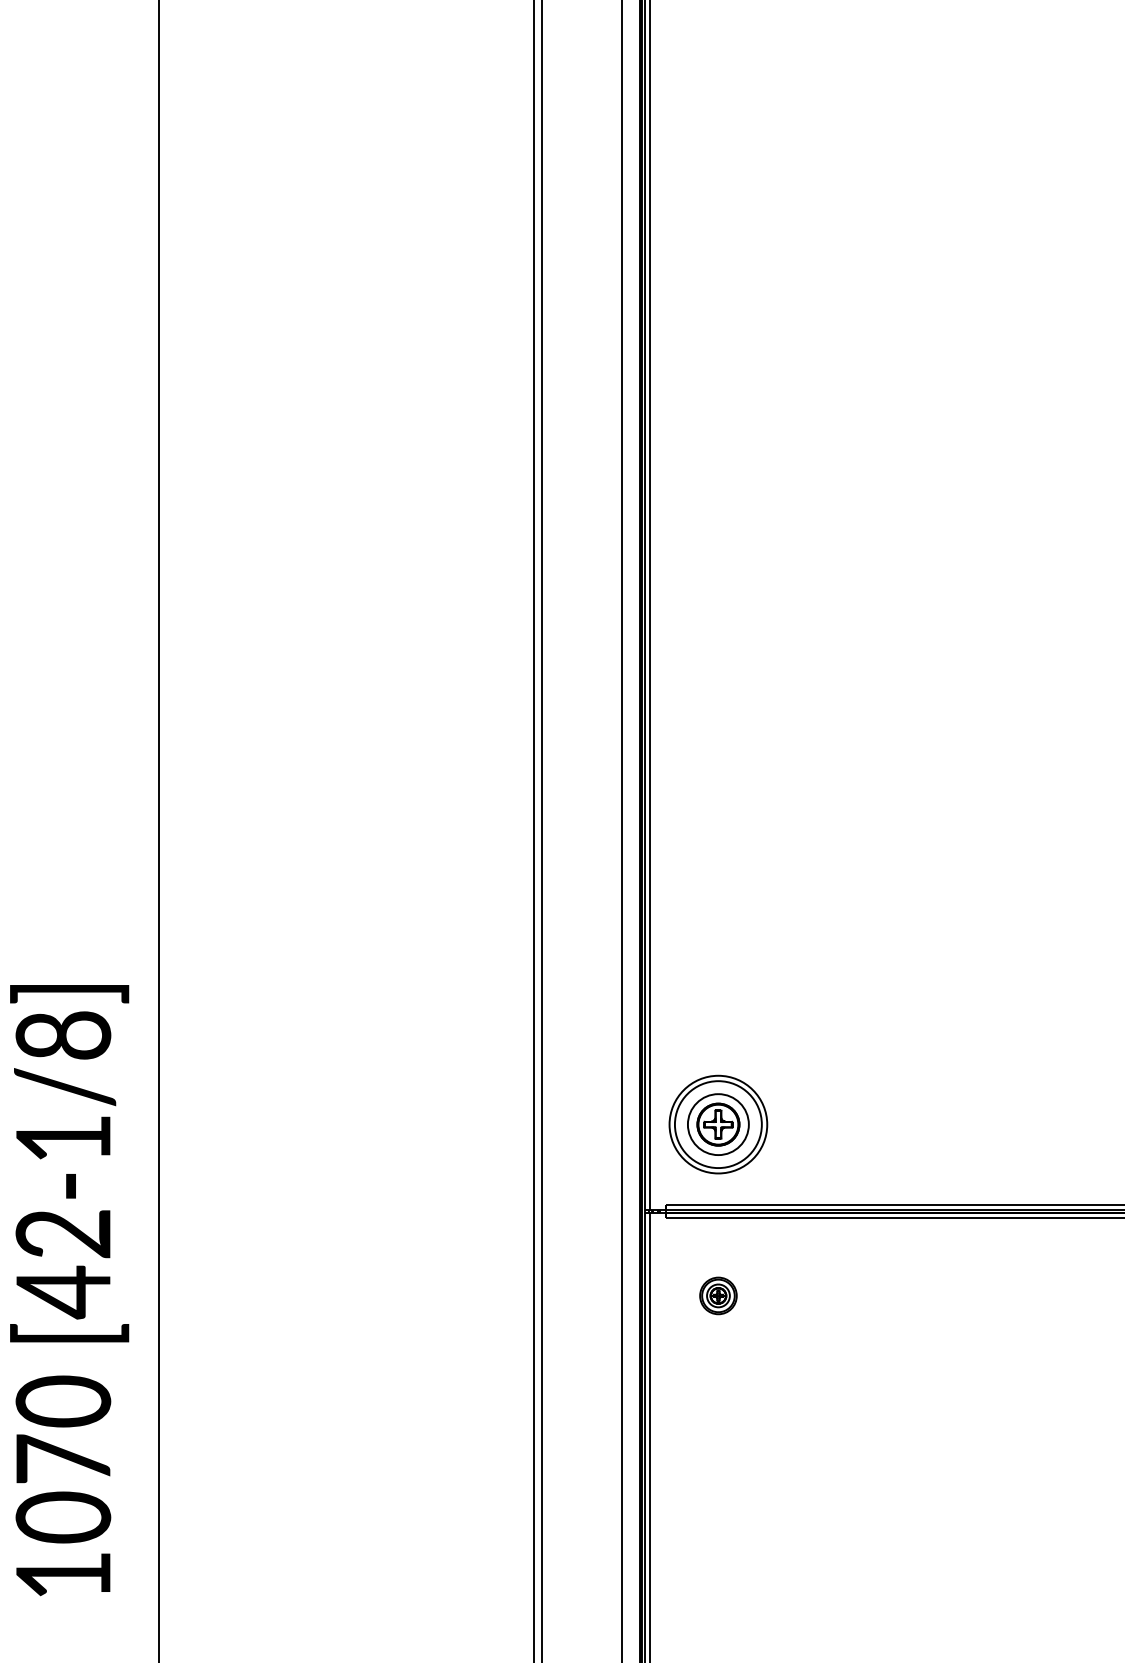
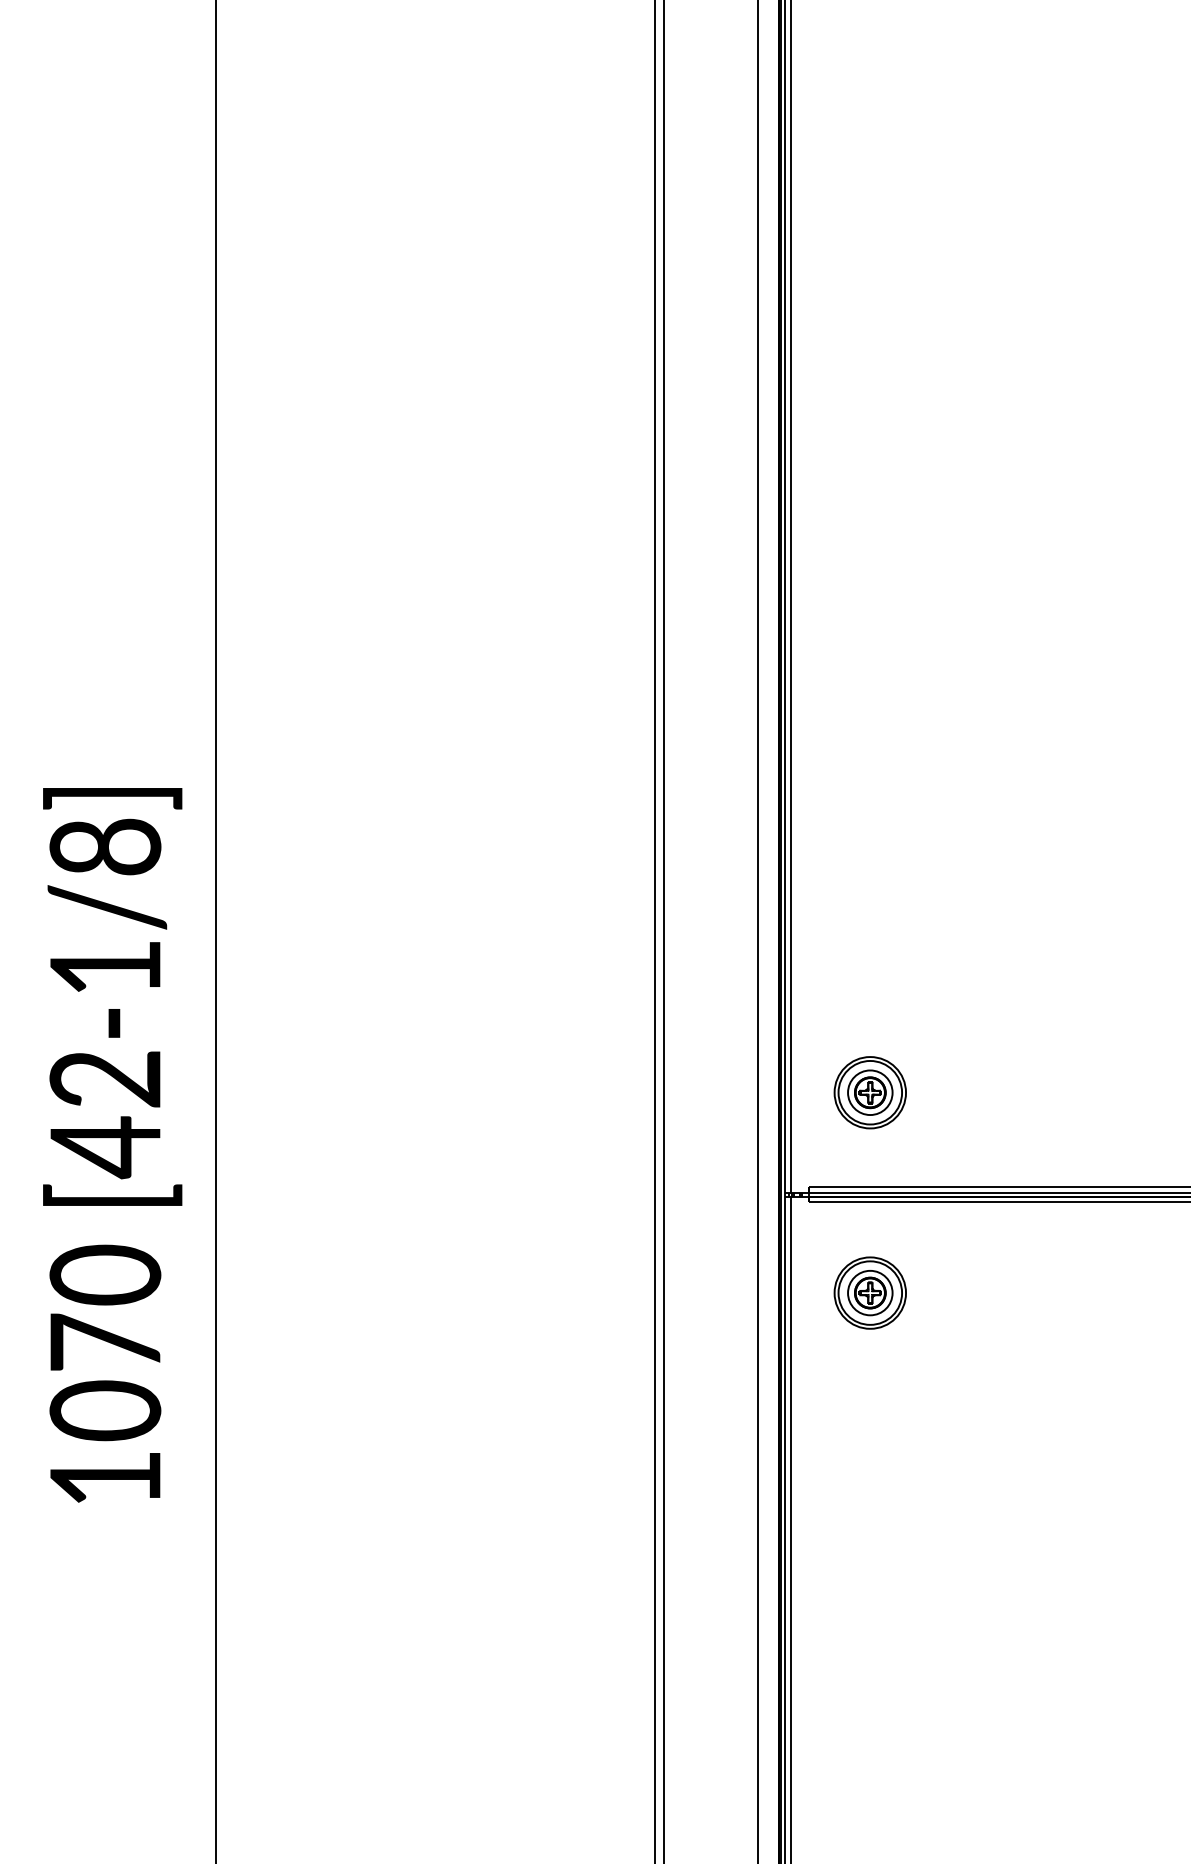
part: (718, 1124) -> (870, 1092), size x0.62
text: (69, 1290) -> (112, 1145), moved
part: (718, 1295) -> (870, 1292), size x1.67

